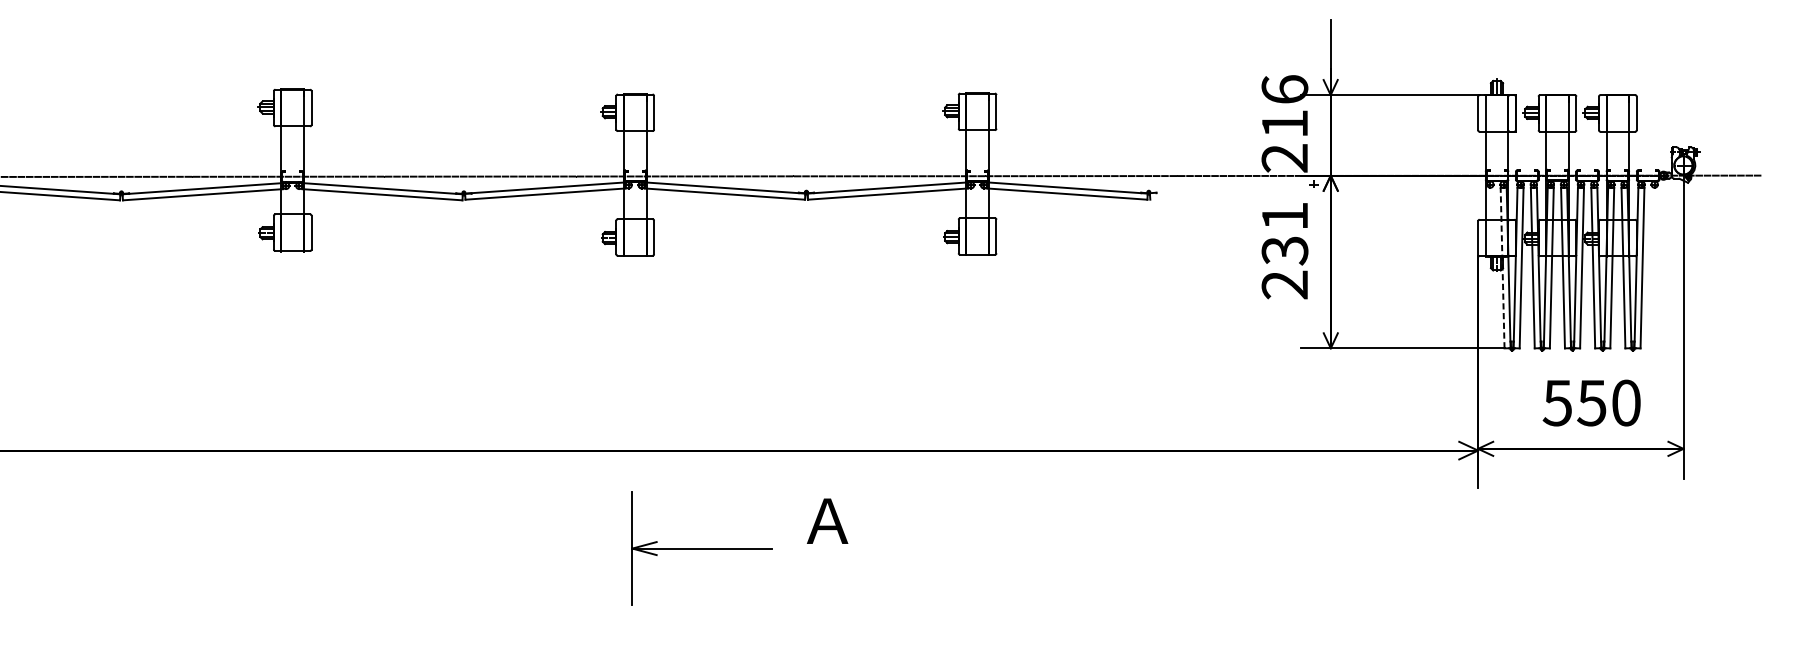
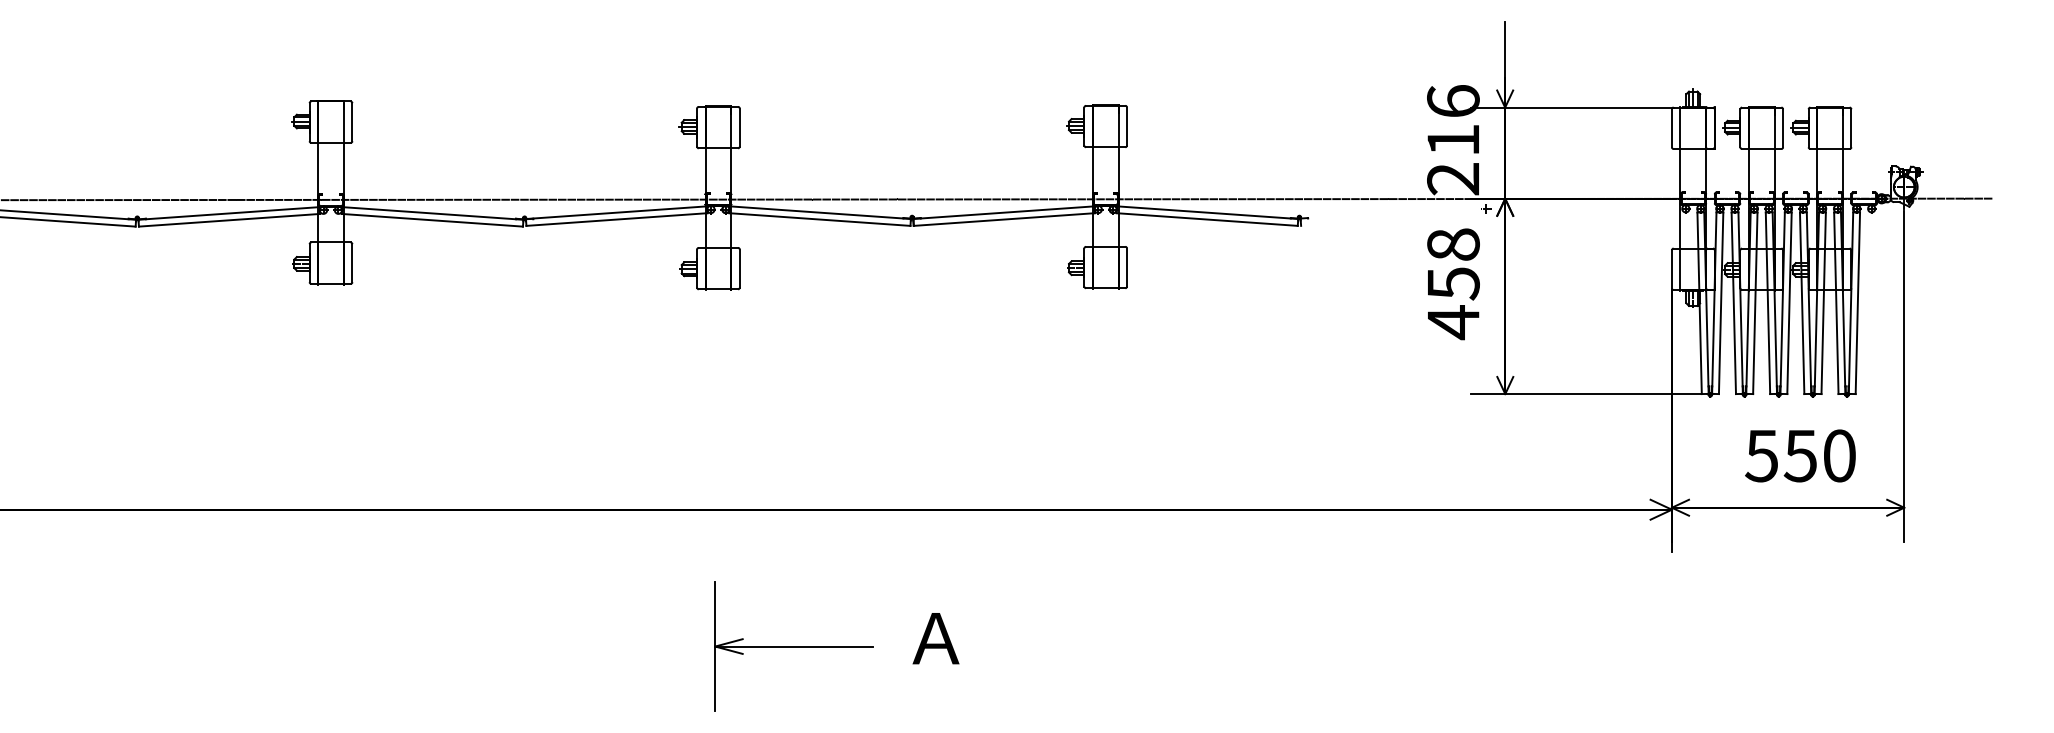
text: (1285, 251) -> (1453, 284), 231 -> 458
line: (1502, 268) -> (1699, 303), dashed -> solid
text: (827, 521) -> (935, 638), moved
part: (701, 548) -> (793, 646), moved

